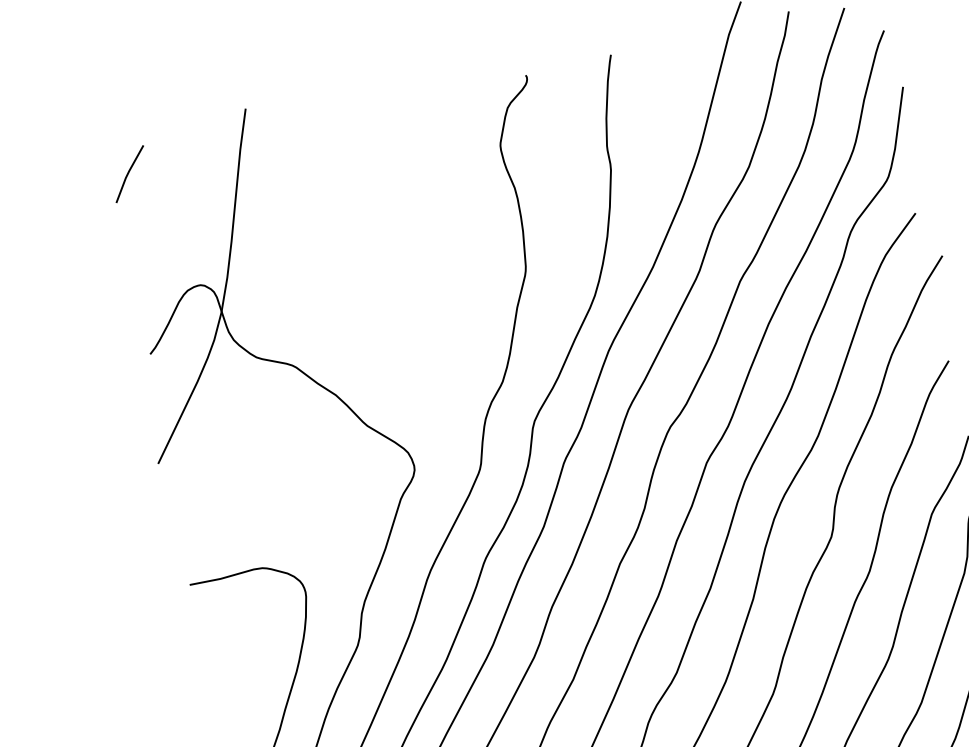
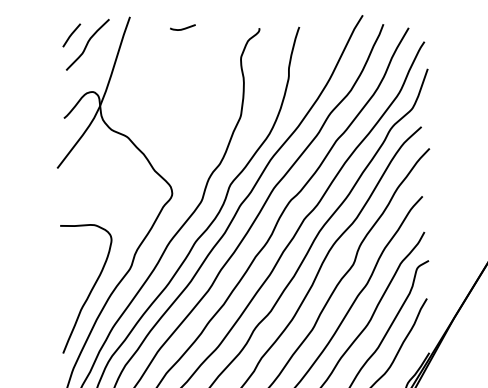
curve: (362, 110) -> (182, 28), added
curve: (167, 186) -> (87, 44), added

